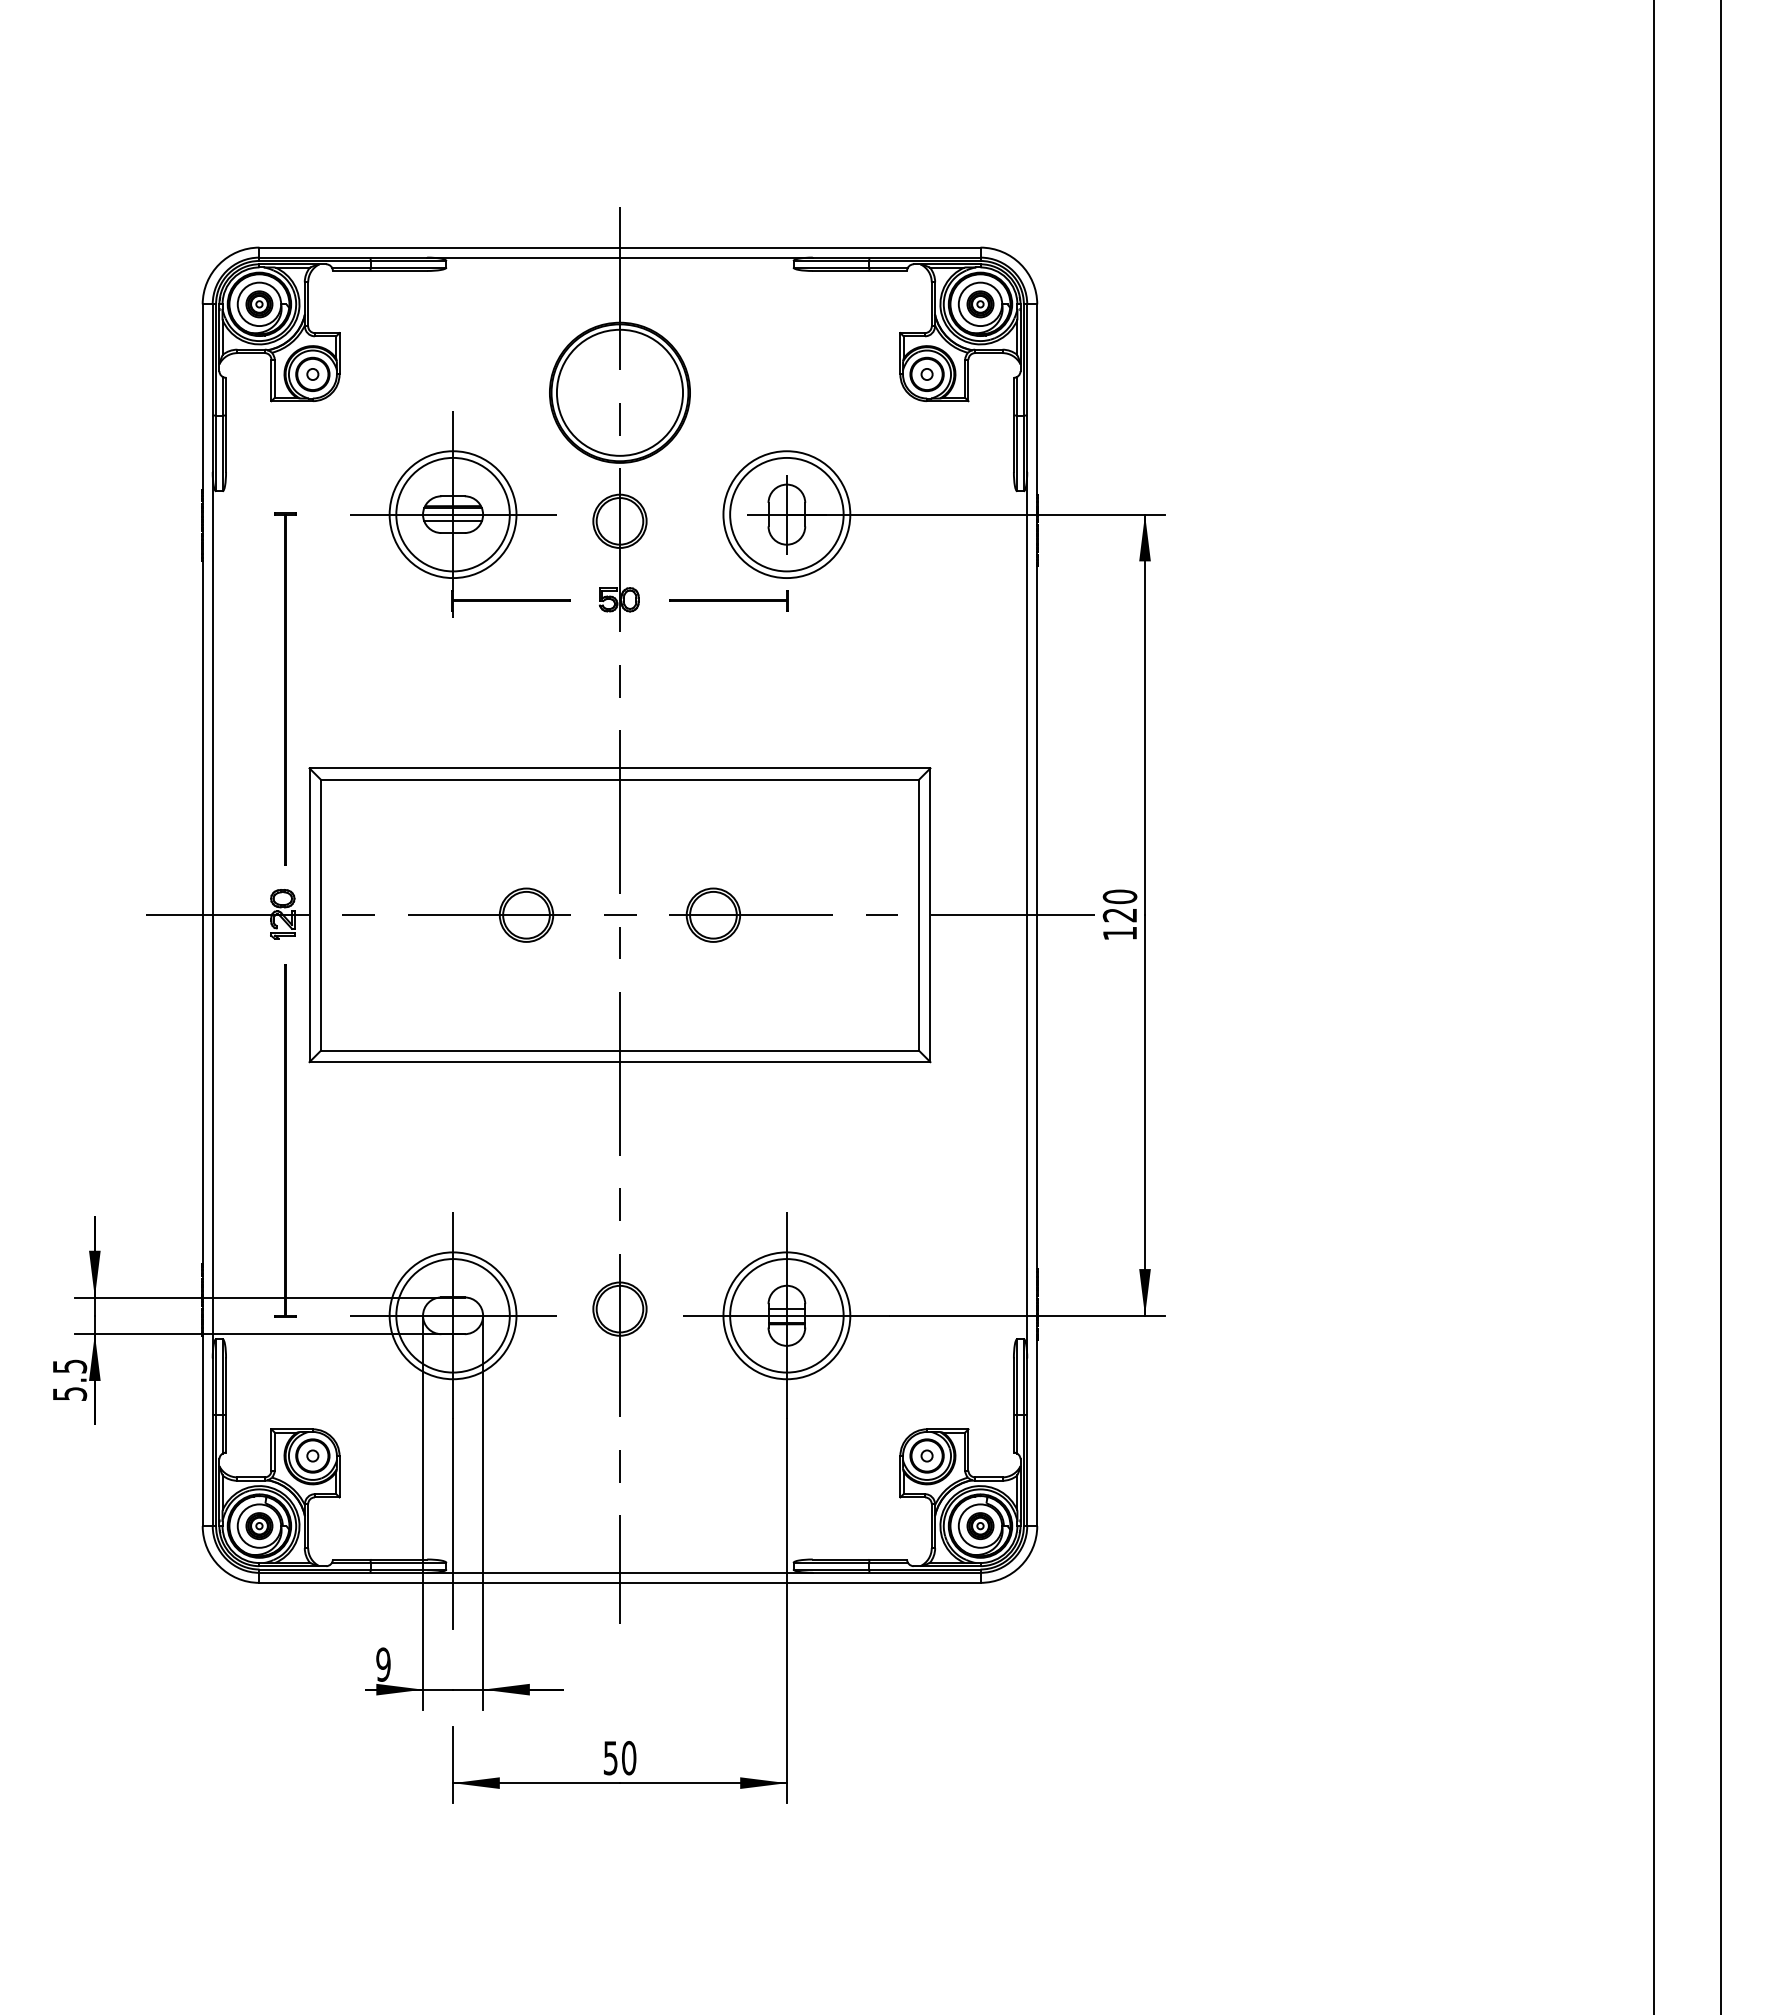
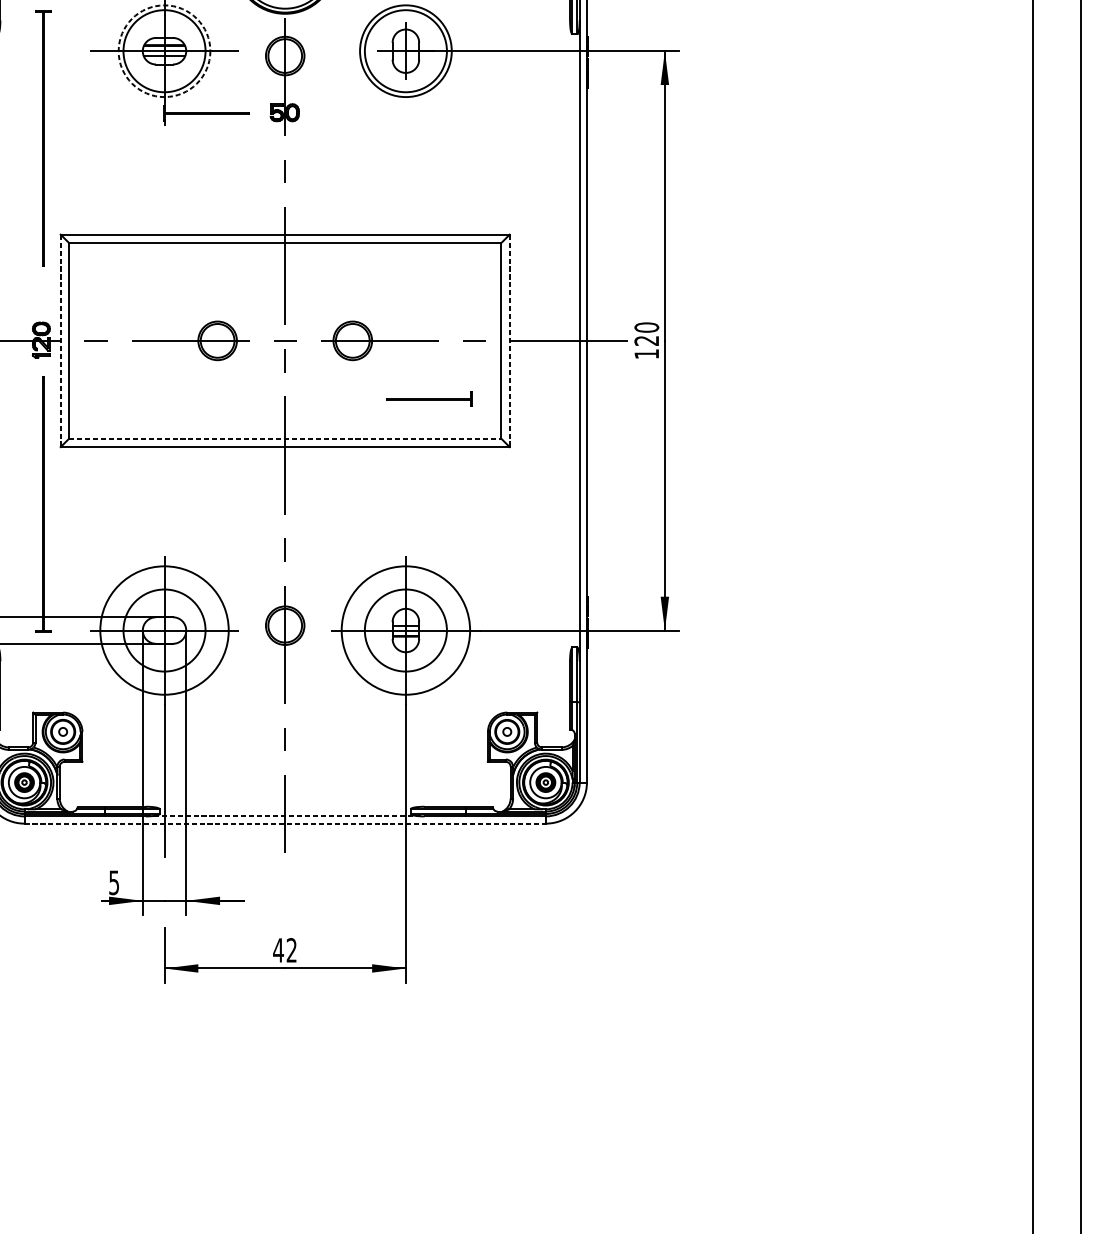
circle: (452, 514) -> (164, 51), solid -> dashed
part: (728, 600) -> (428, 398), moved
part: (285, 688) -> (43, 137), moved
line: (309, 915) -> (60, 341), solid -> dashed
line: (930, 915) -> (509, 341), solid -> dashed
line: (619, 1050) -> (284, 438), solid -> dashed
circle: (452, 1315) -> (164, 630), size x1.4
circle: (786, 1315) -> (405, 630), size x1.4
line: (619, 1572) -> (284, 816), solid -> dashed
line: (619, 1582) -> (284, 823), solid -> dashed
text: (383, 1664) -> (114, 882), 9 -> 5
text: (619, 1758) -> (284, 950), 50 -> 42

